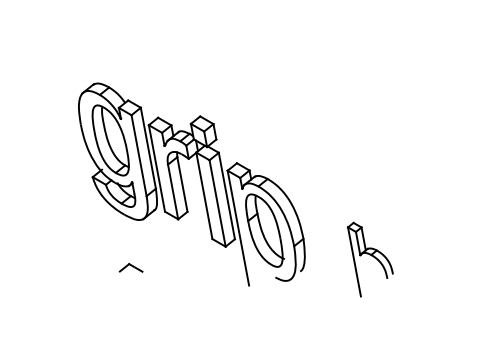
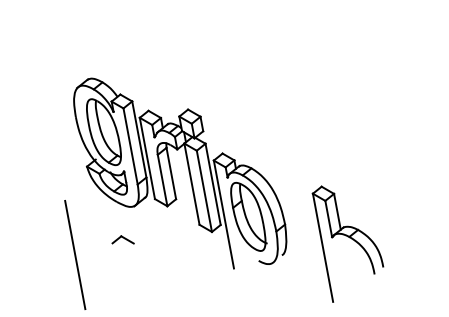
part: (369, 258) -> (347, 243), size x1.67
part: (130, 267) -> (122, 239), moved
line: (80, 270) -> (75, 254), added

